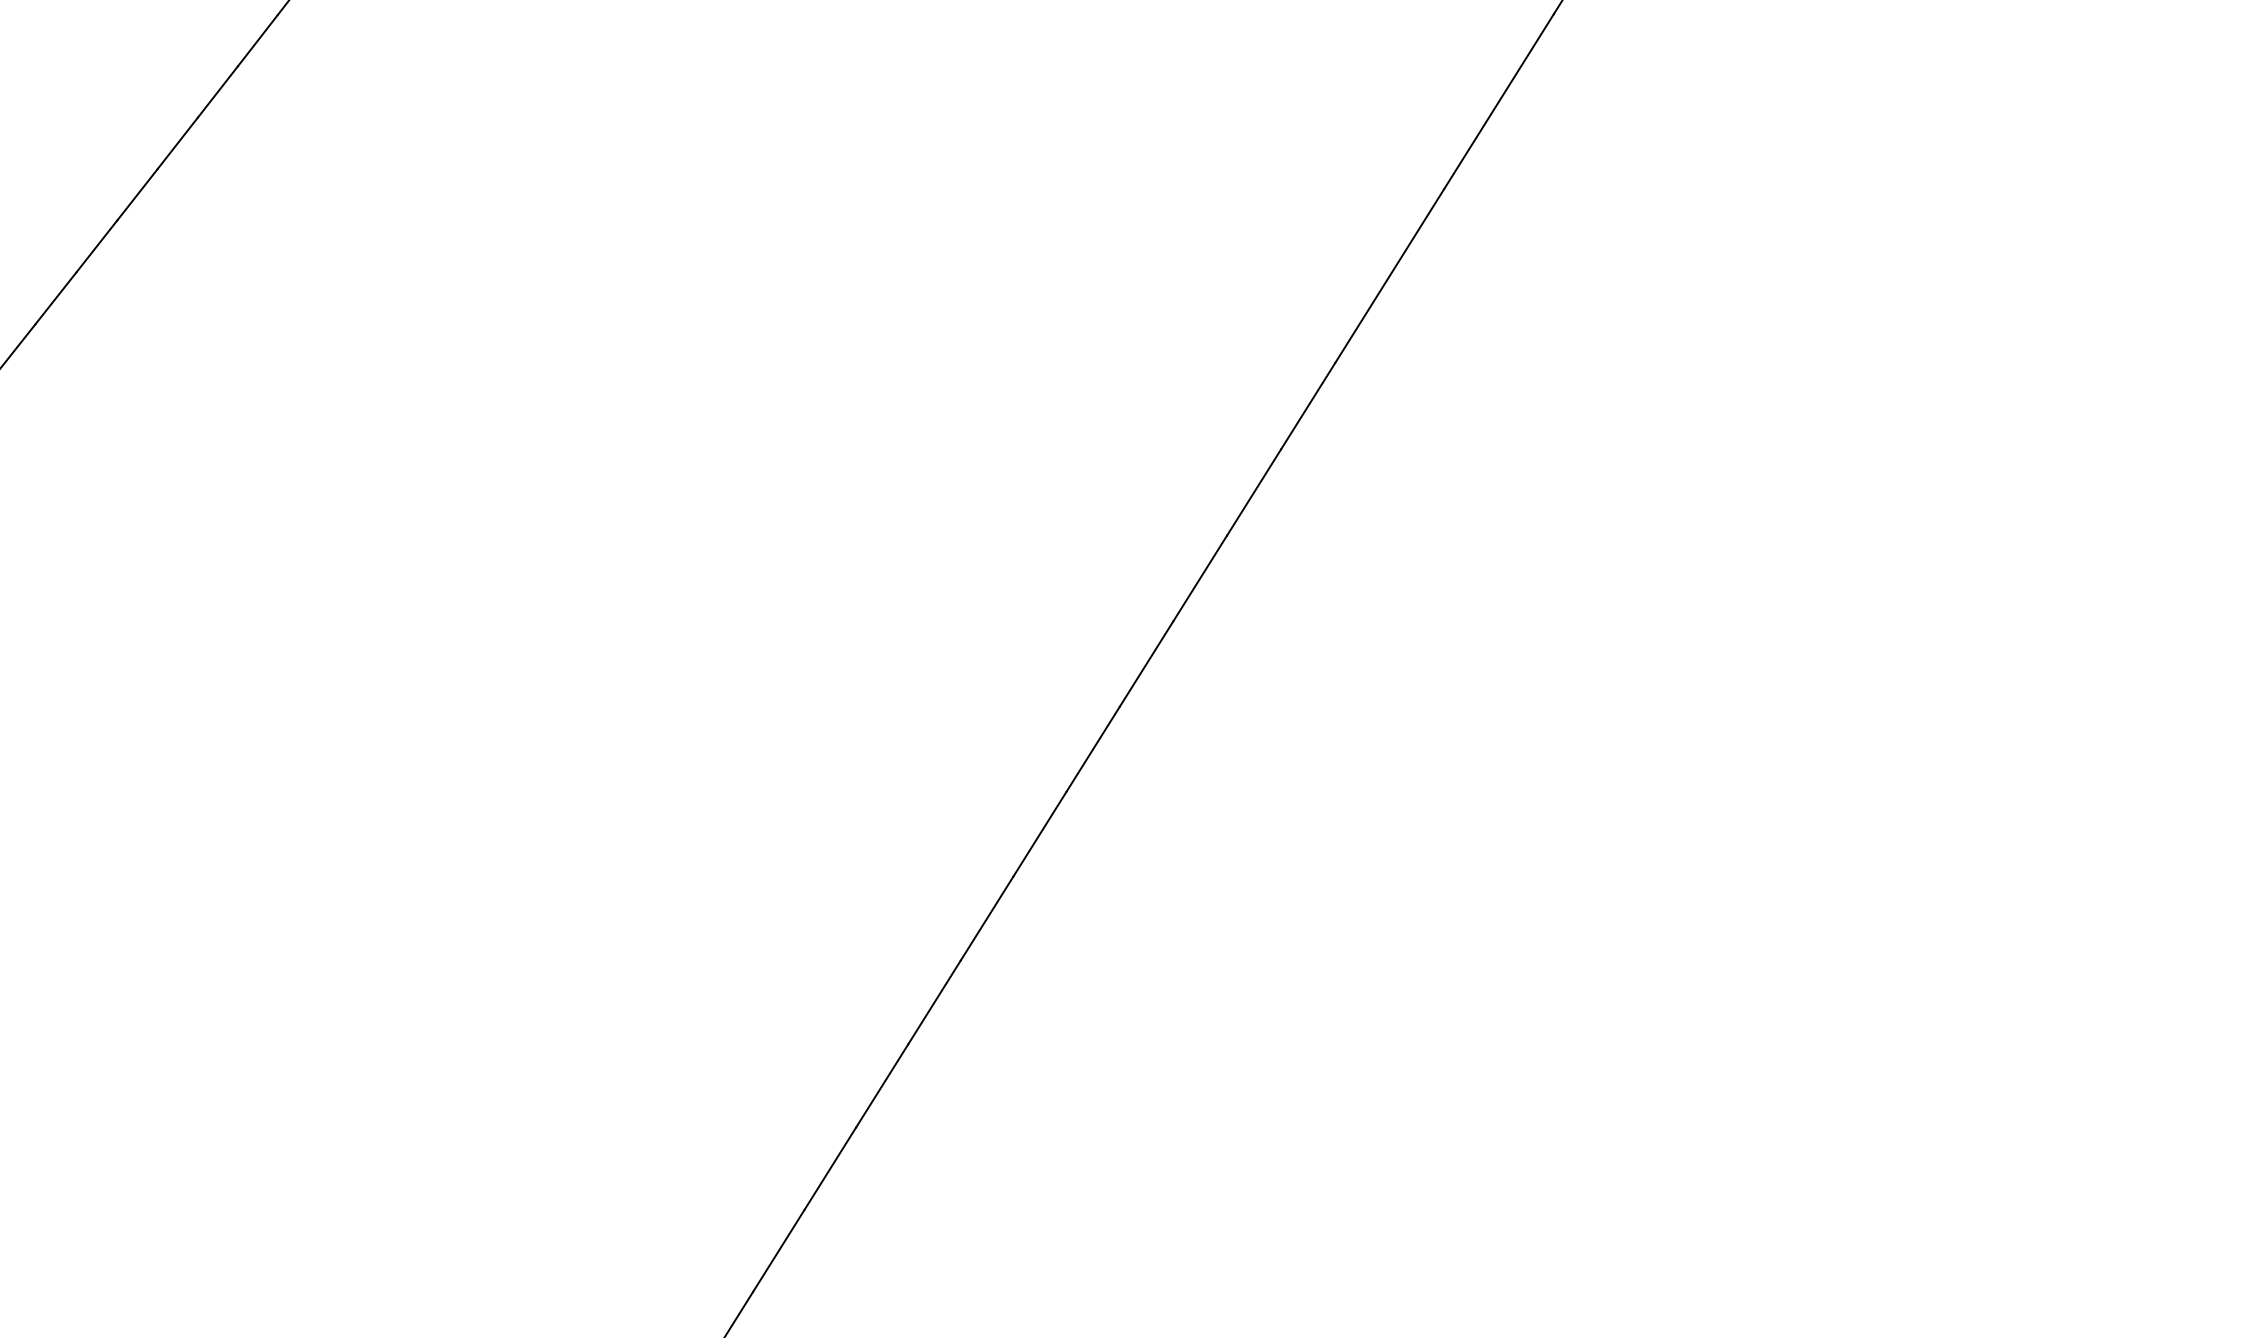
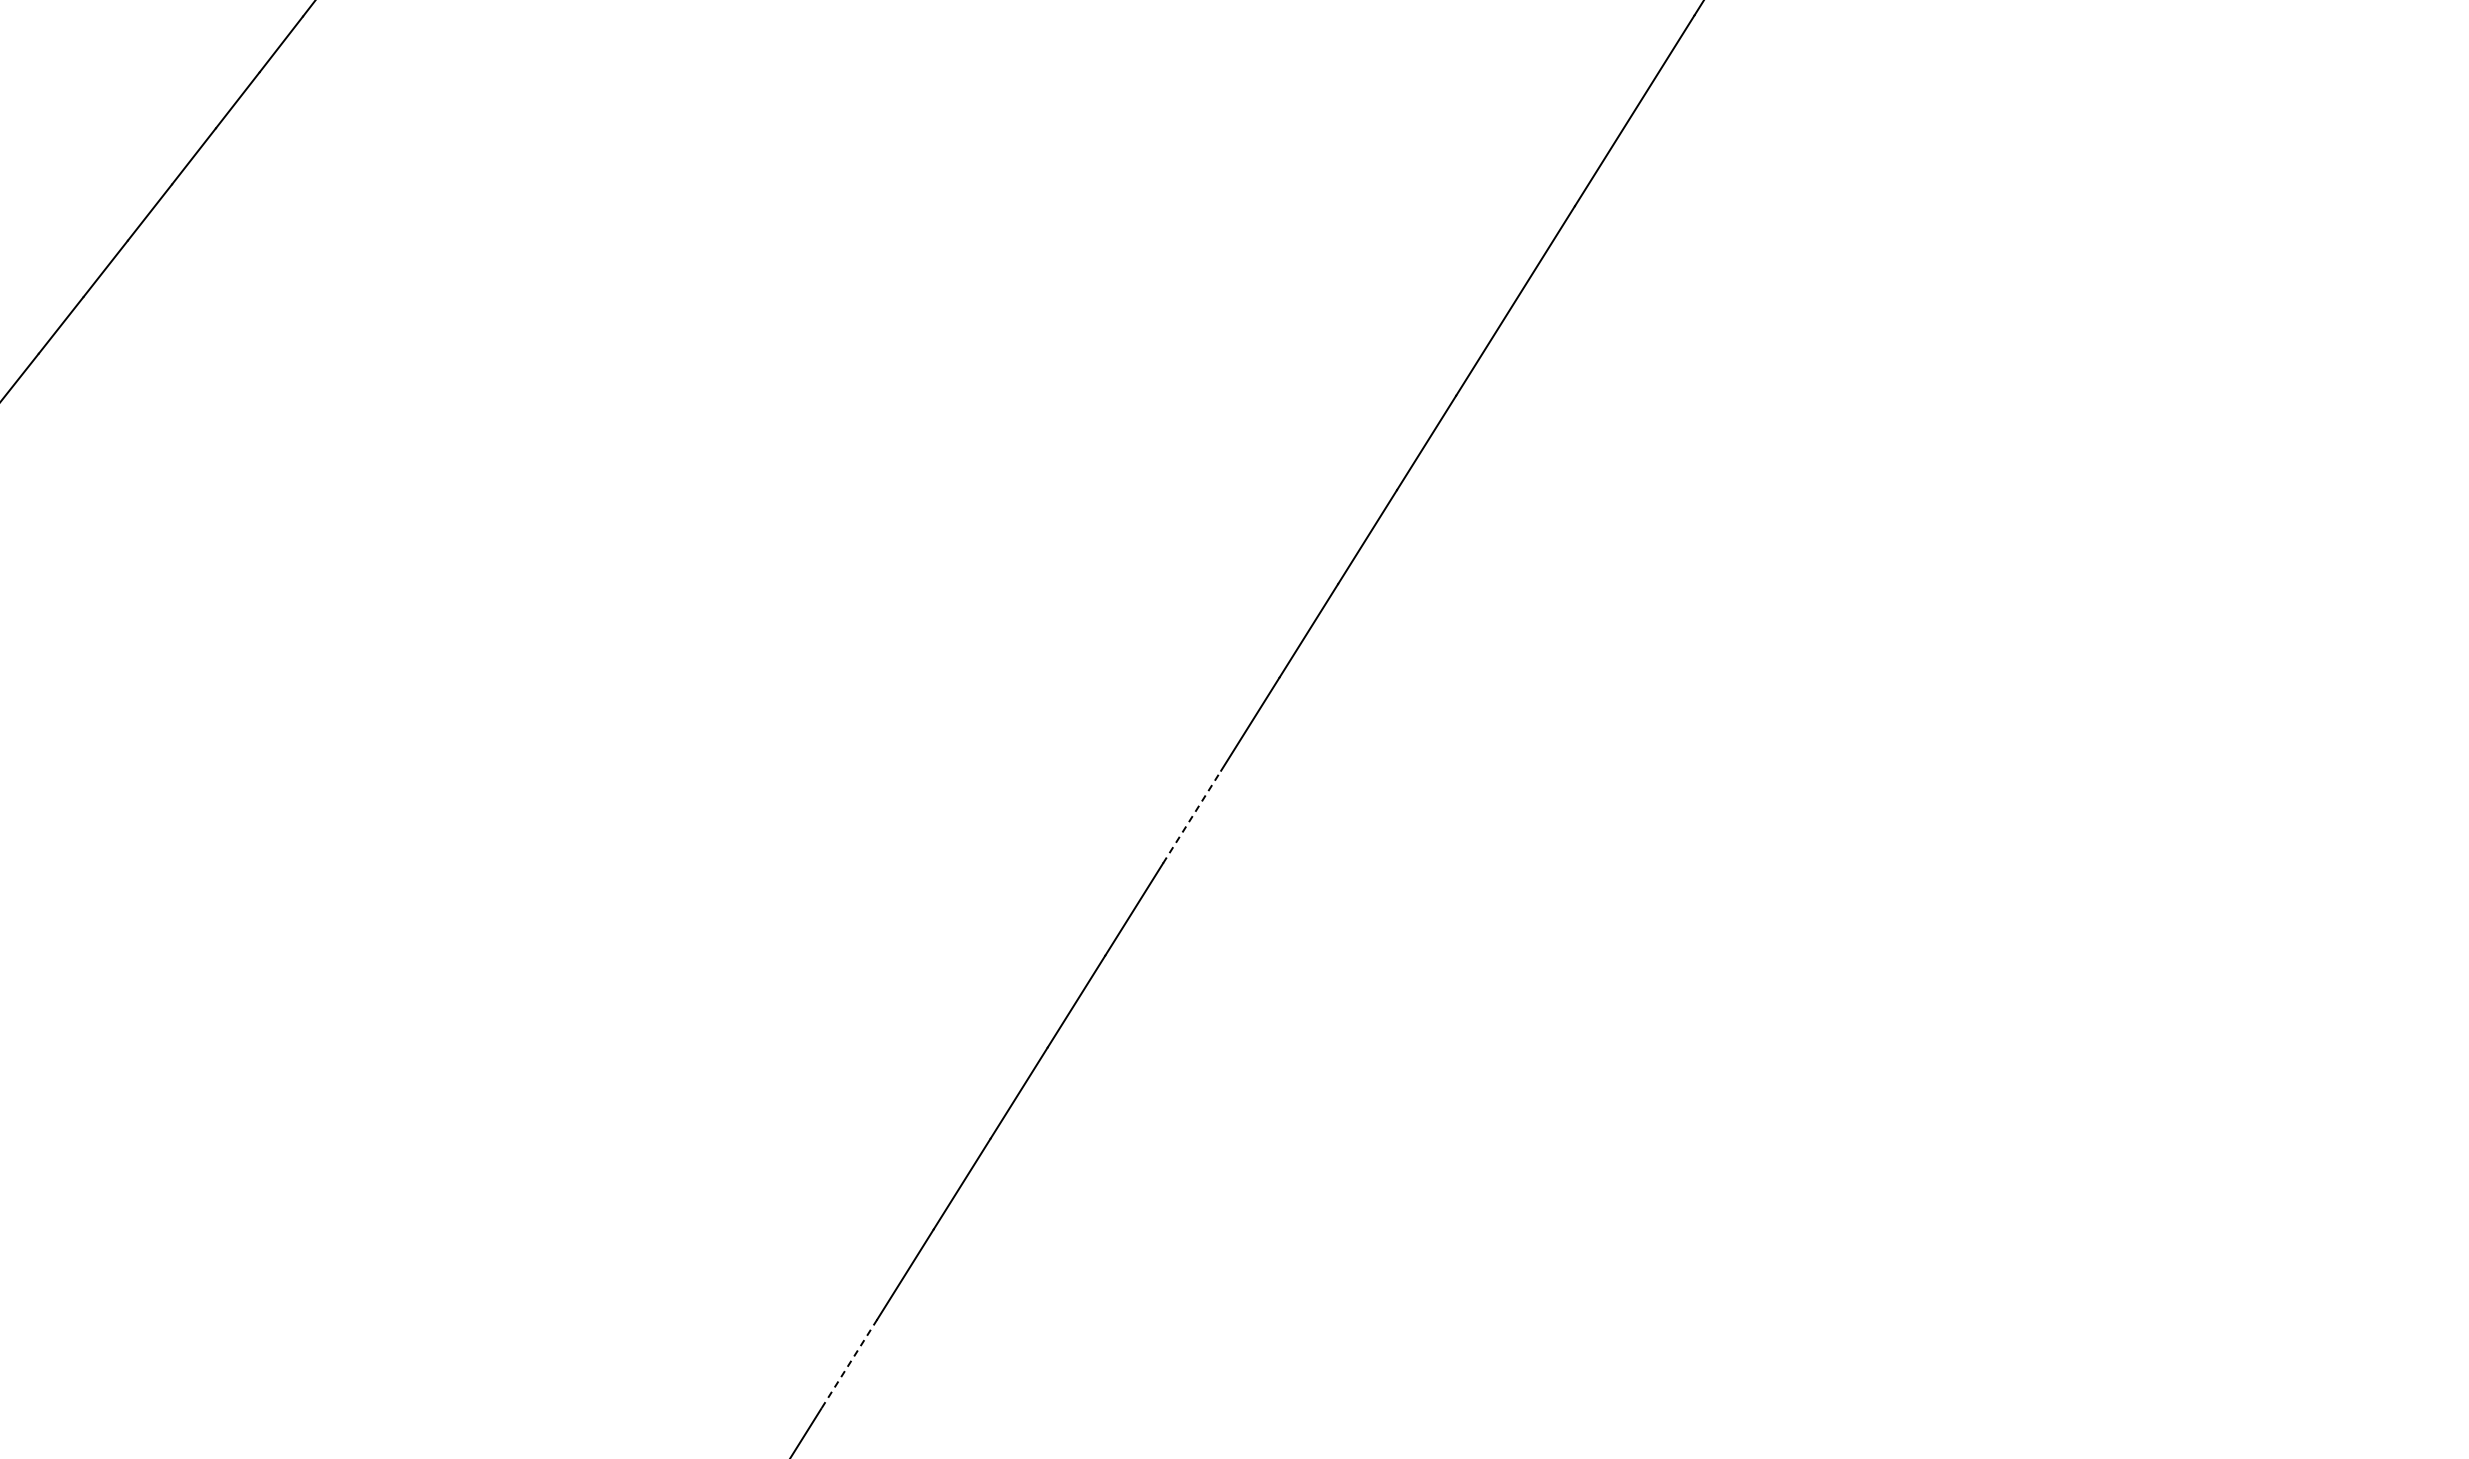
line: (1093, 749) -> (1192, 817), solid -> dashed
line: (778, 1251) -> (849, 1364), solid -> dashed

